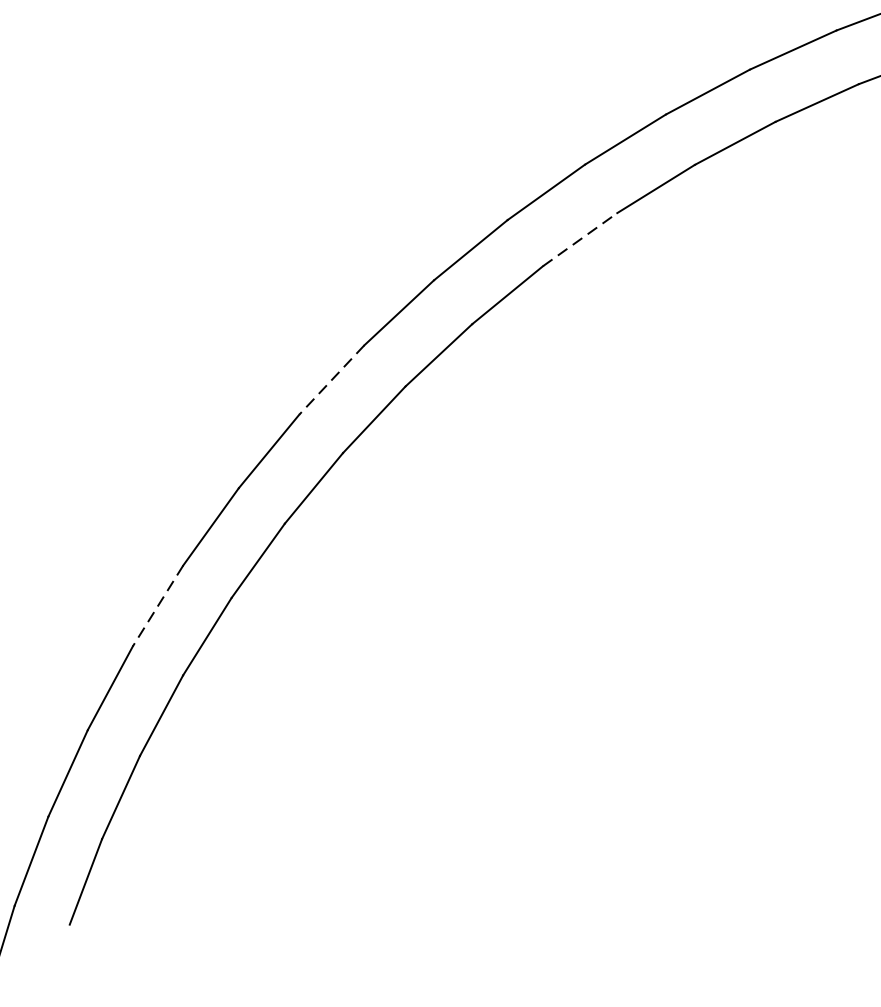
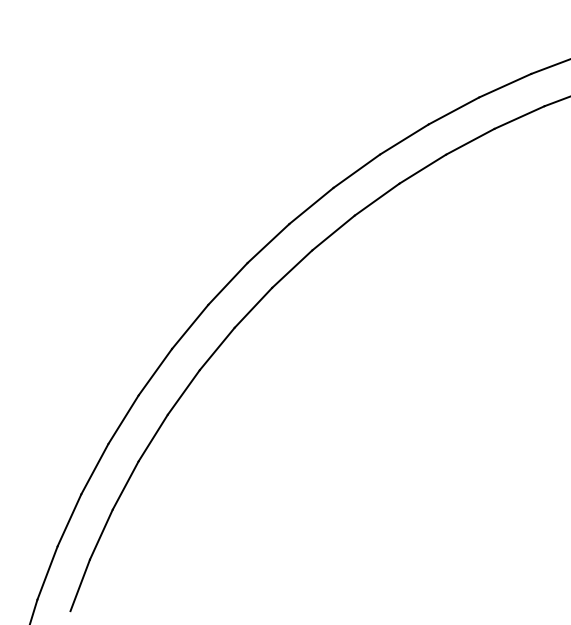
line: (580, 239) -> (377, 199), dashed -> solid
line: (331, 379) -> (227, 283), dashed -> solid
line: (157, 605) -> (123, 419), dashed -> solid

